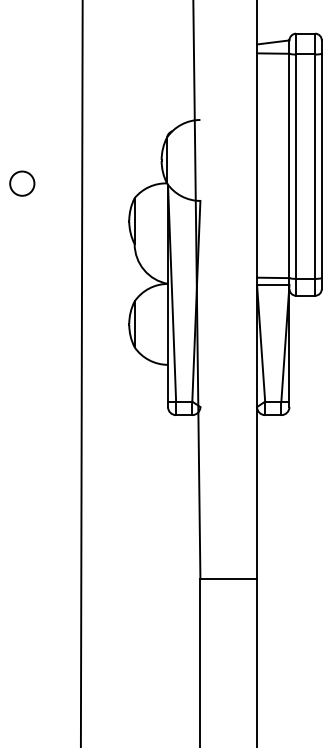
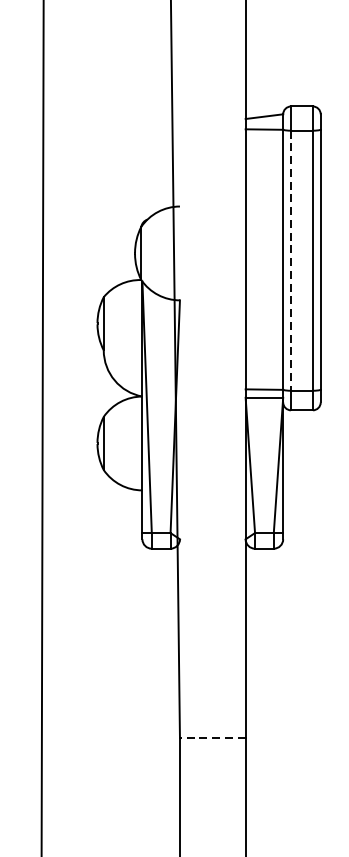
line: (296, 167) -> (291, 261), solid -> dashed
line: (228, 578) -> (212, 738), solid -> dashed

